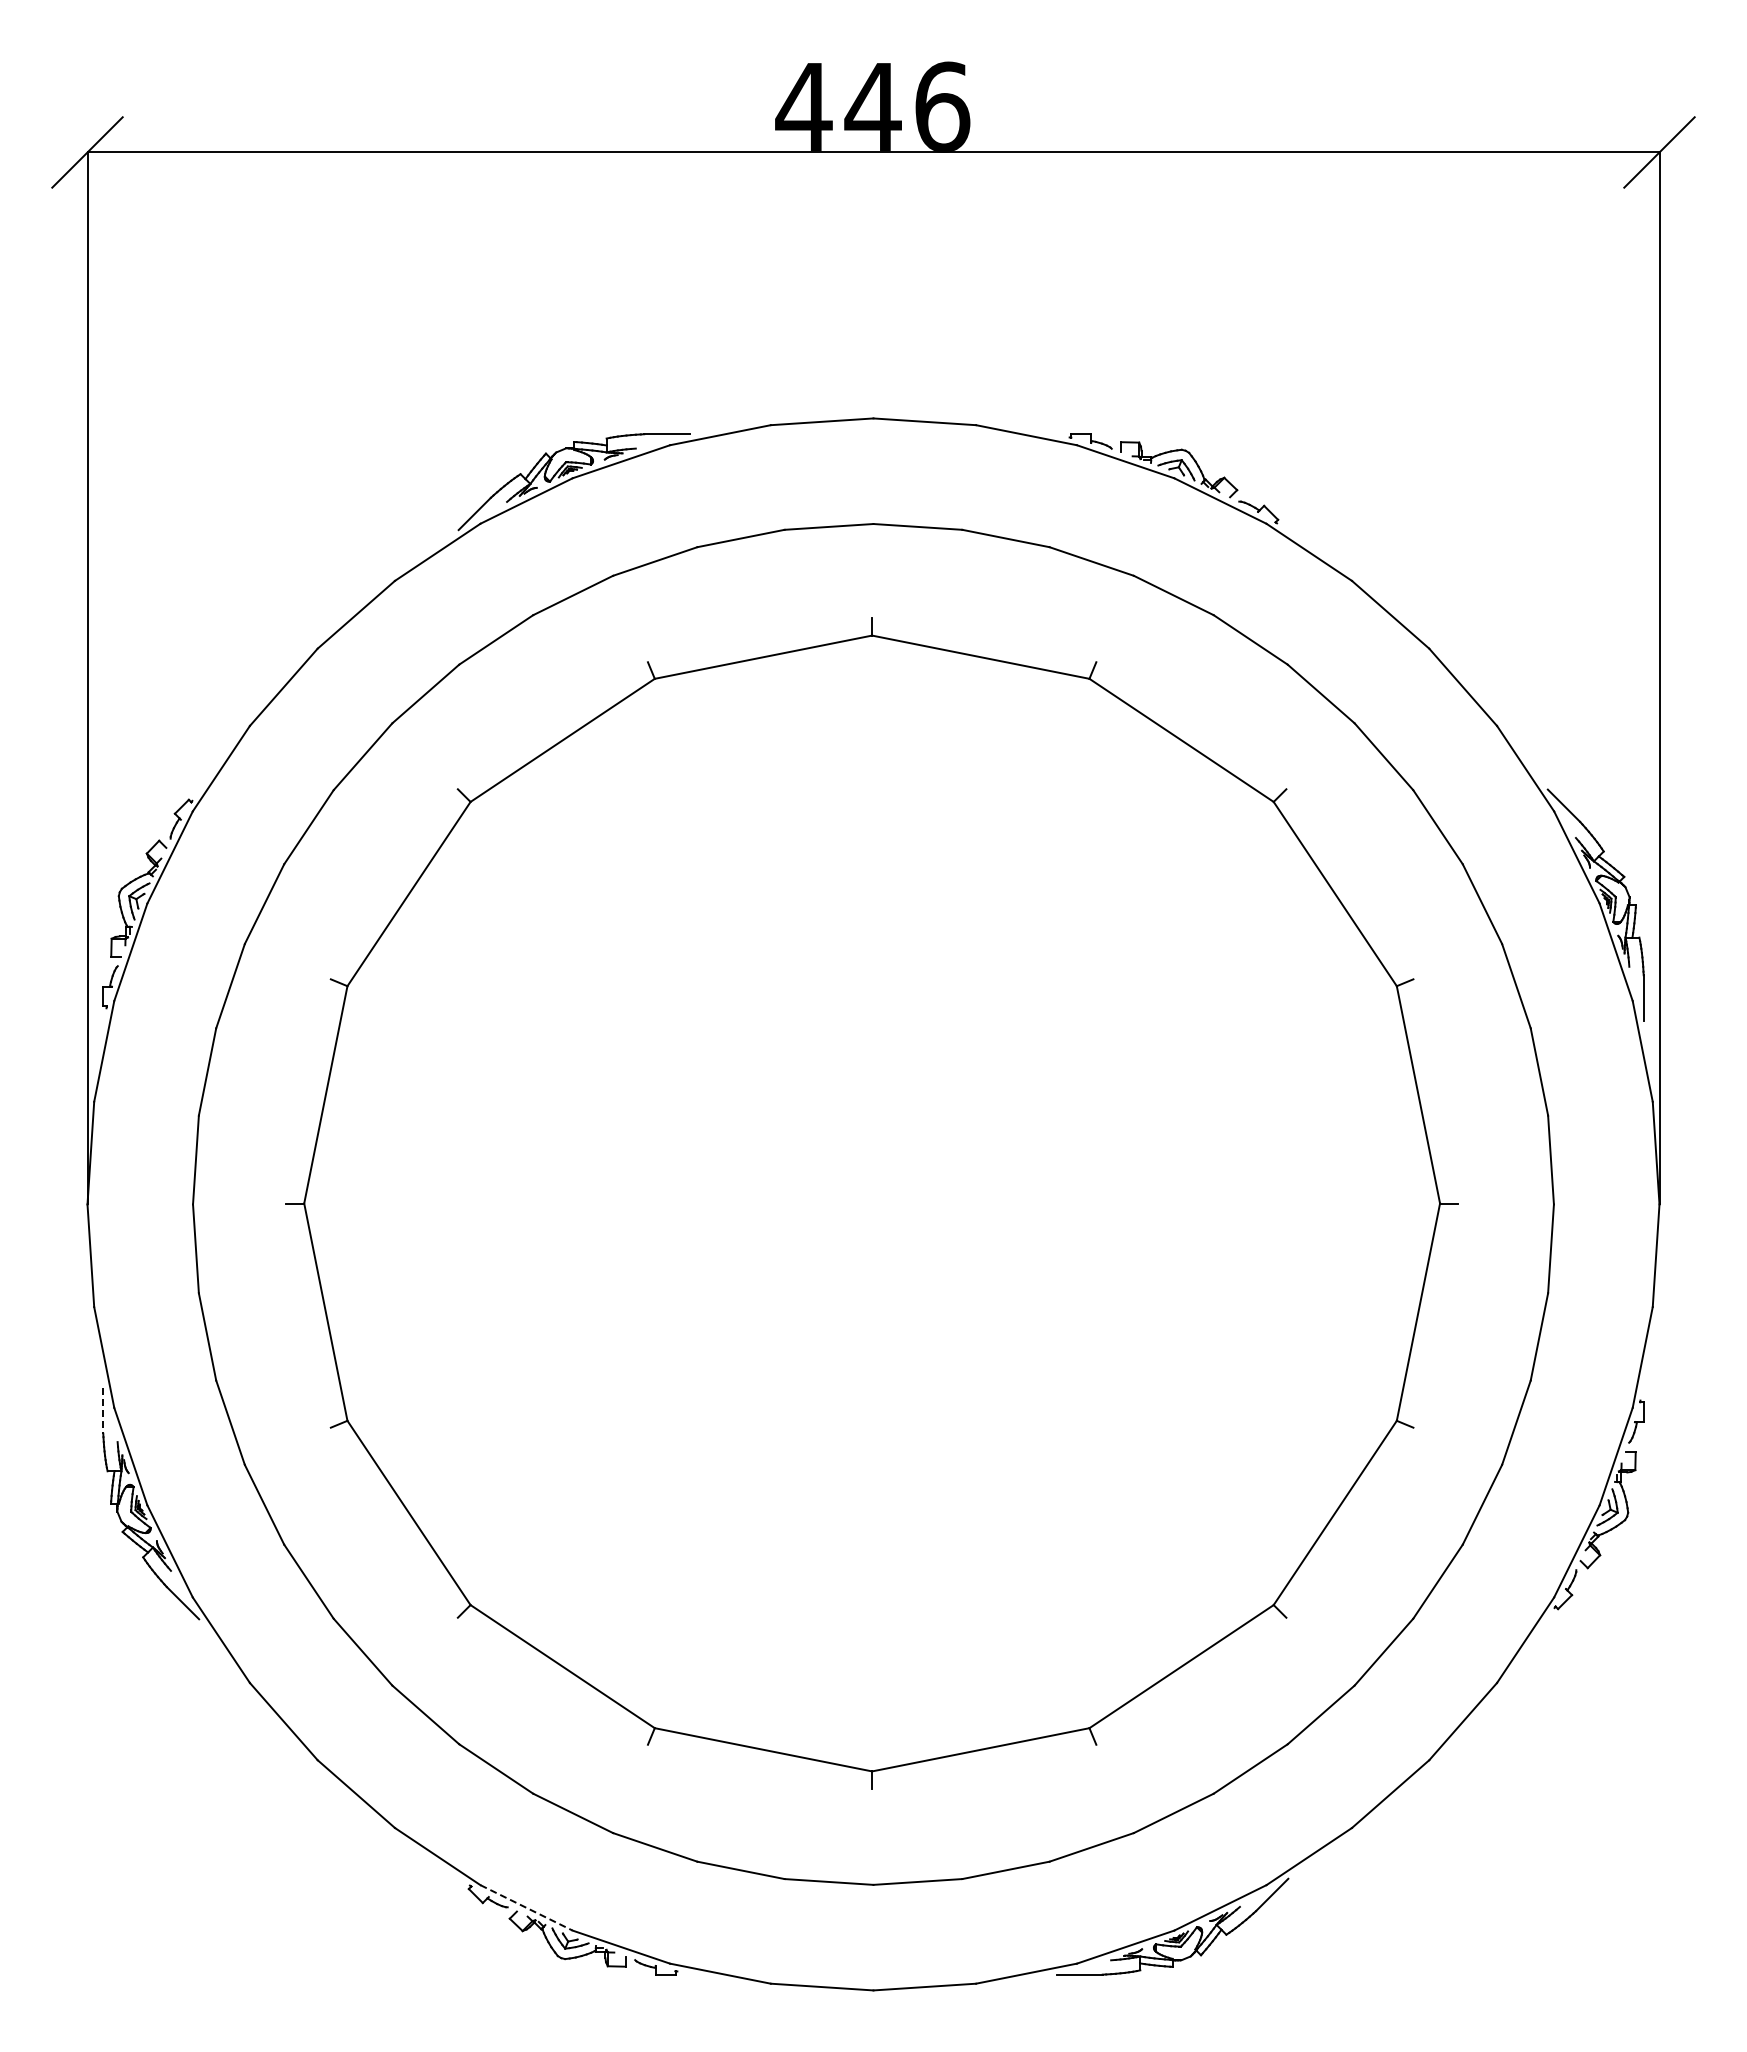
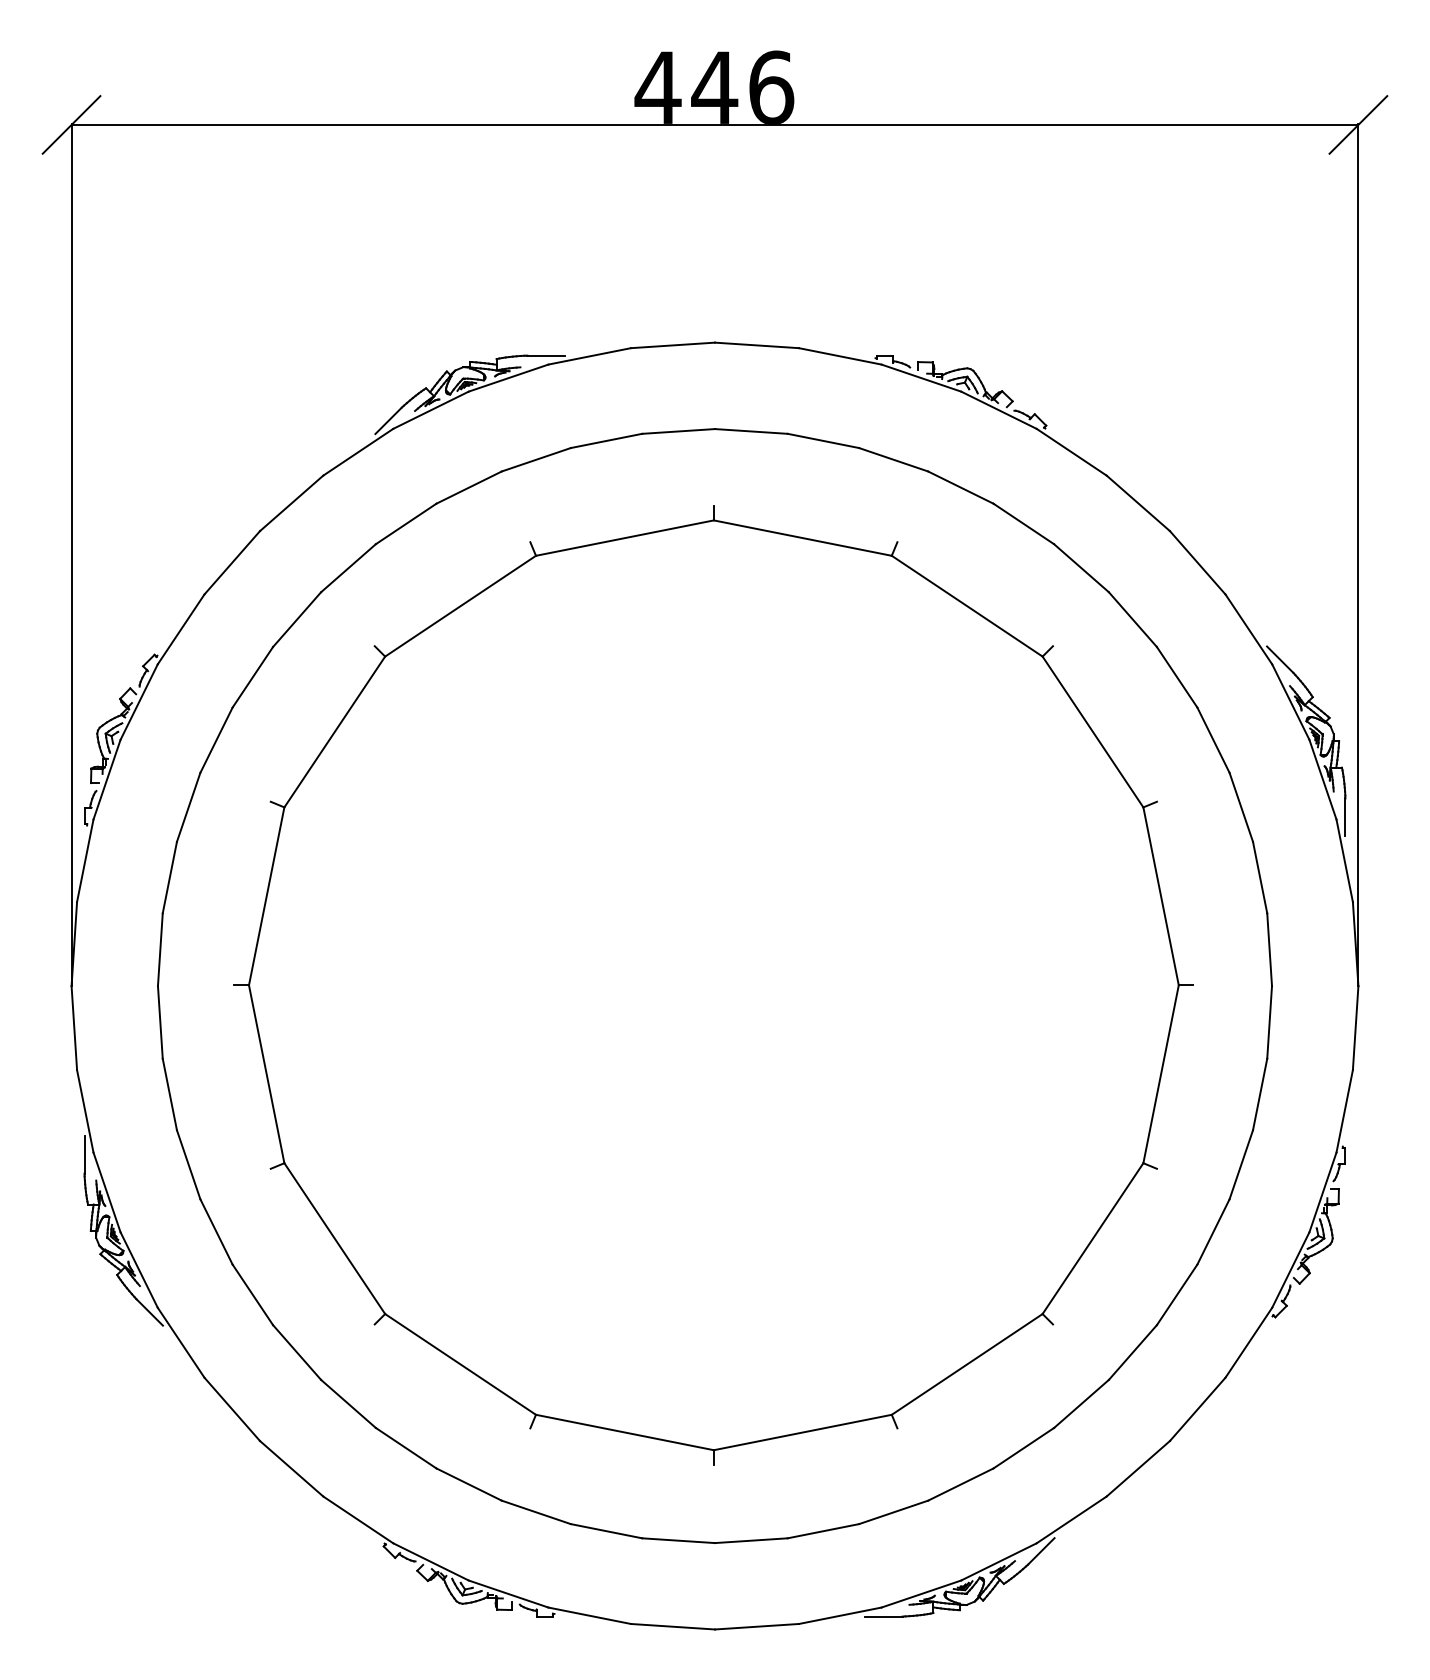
line: (103, 1410) -> (84, 1154), dashed -> solid
line: (527, 1908) -> (431, 1562), dashed -> solid

